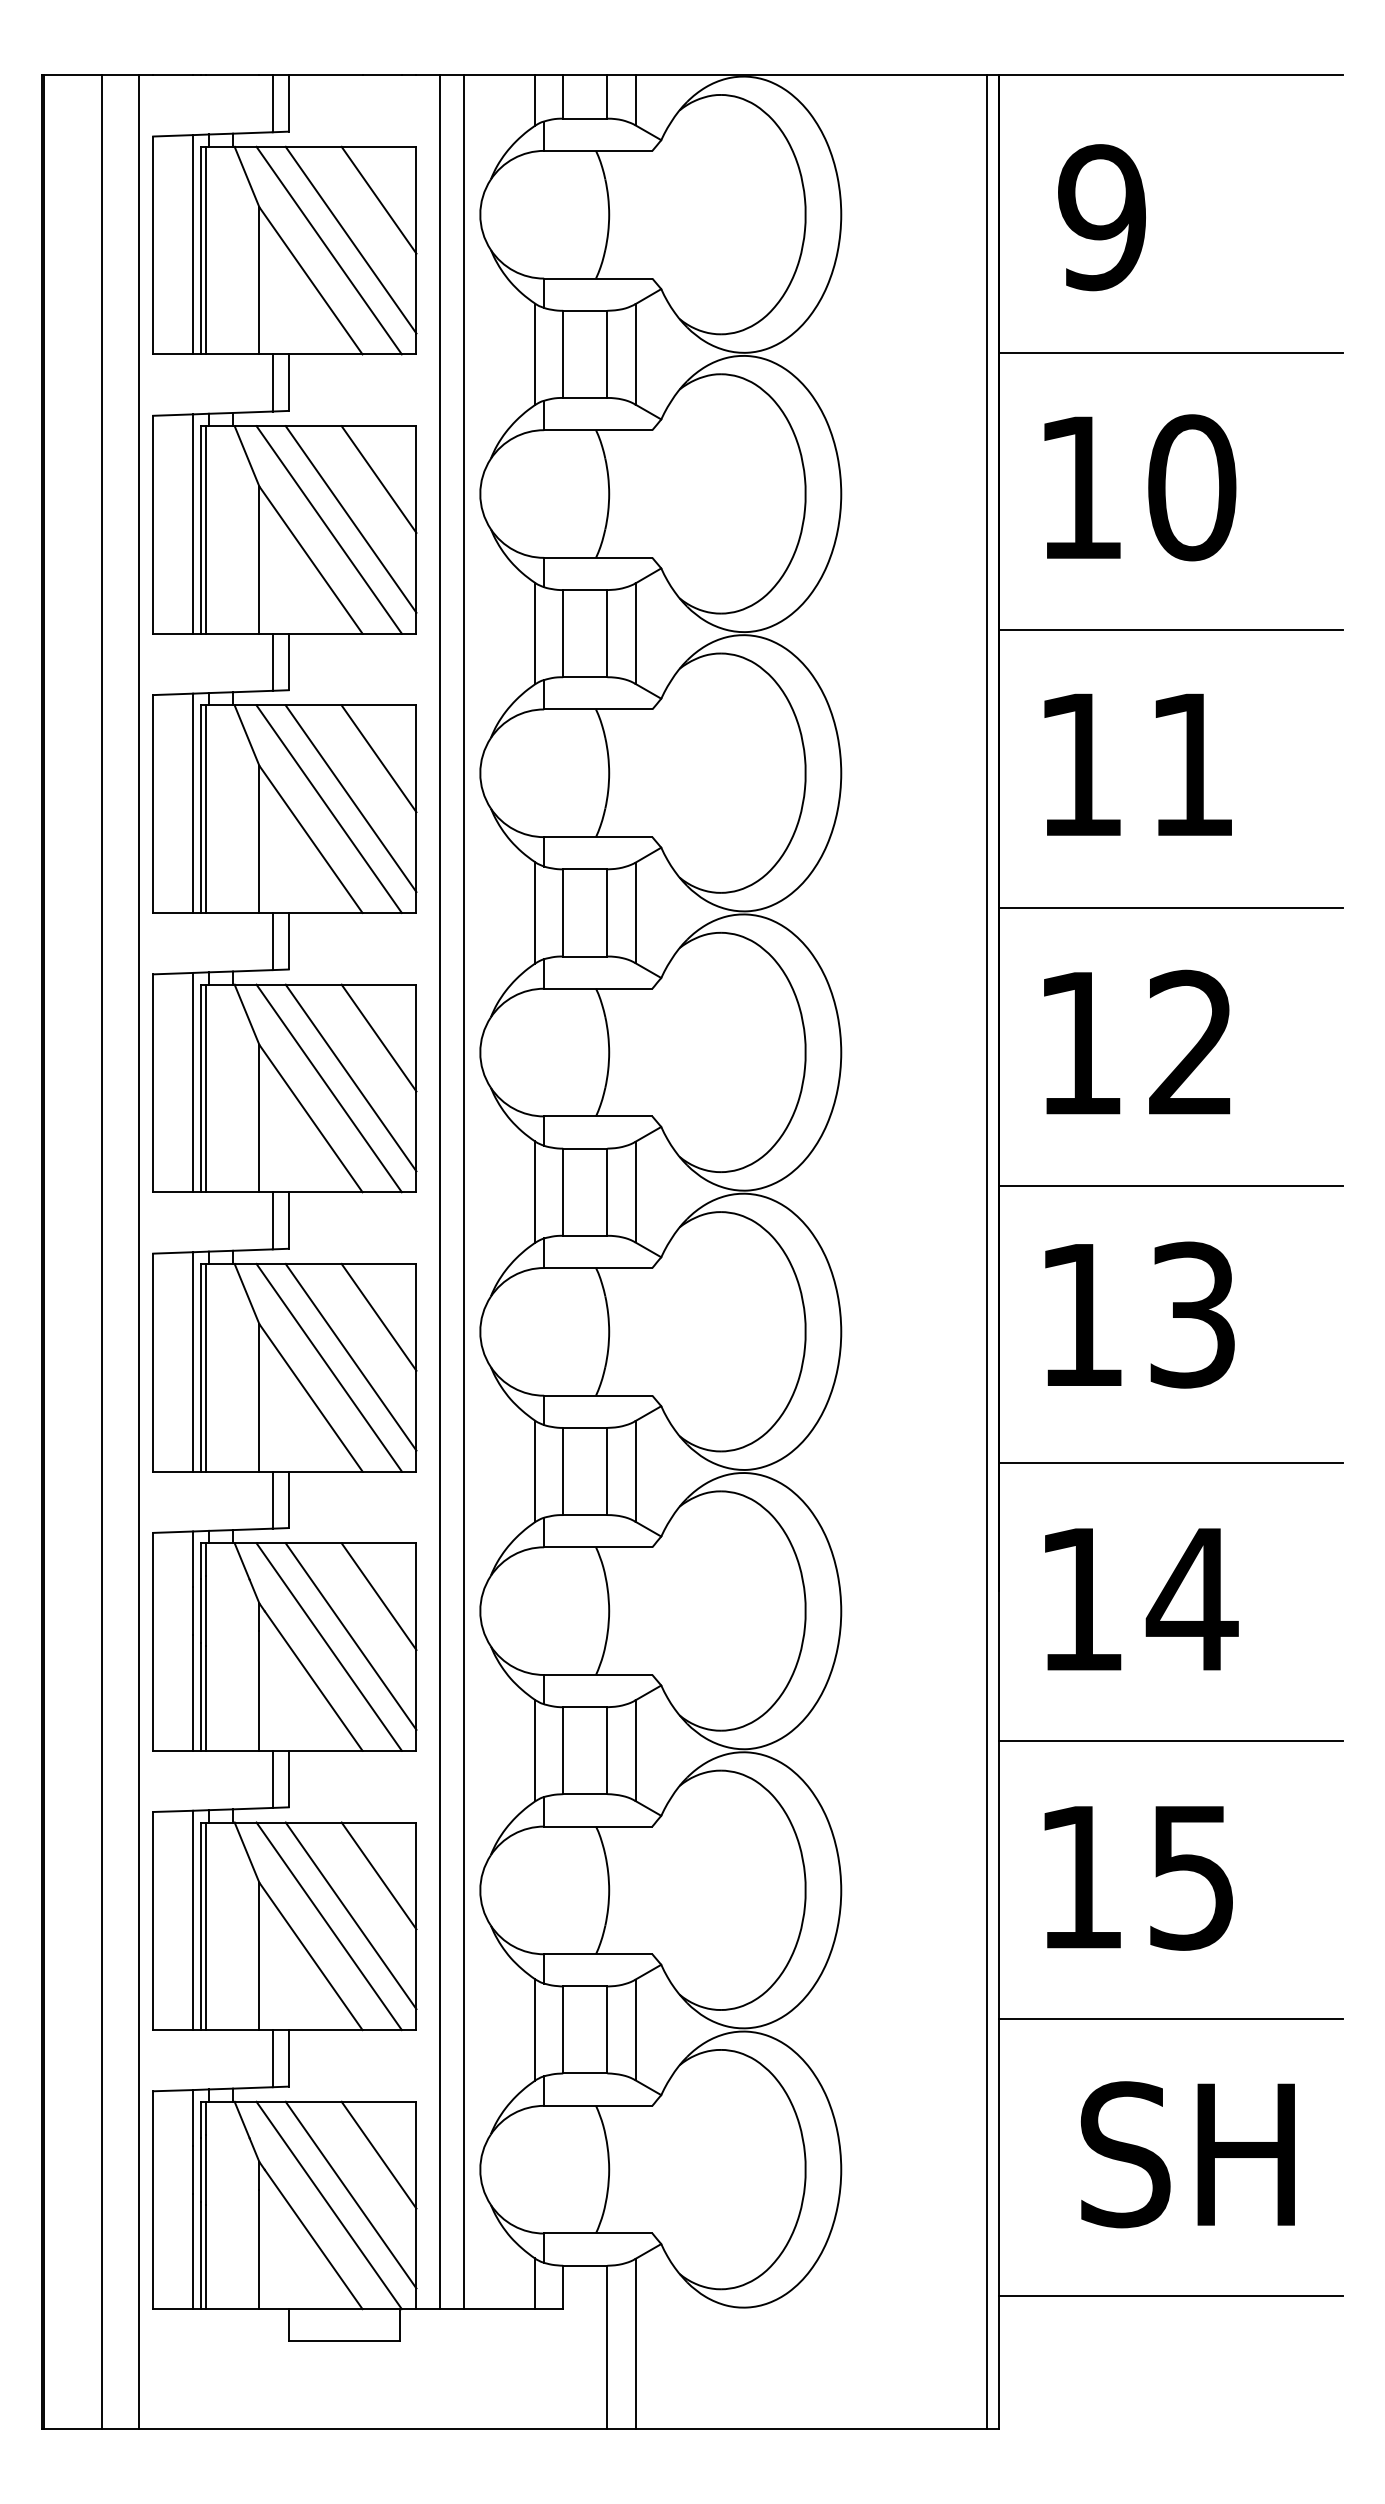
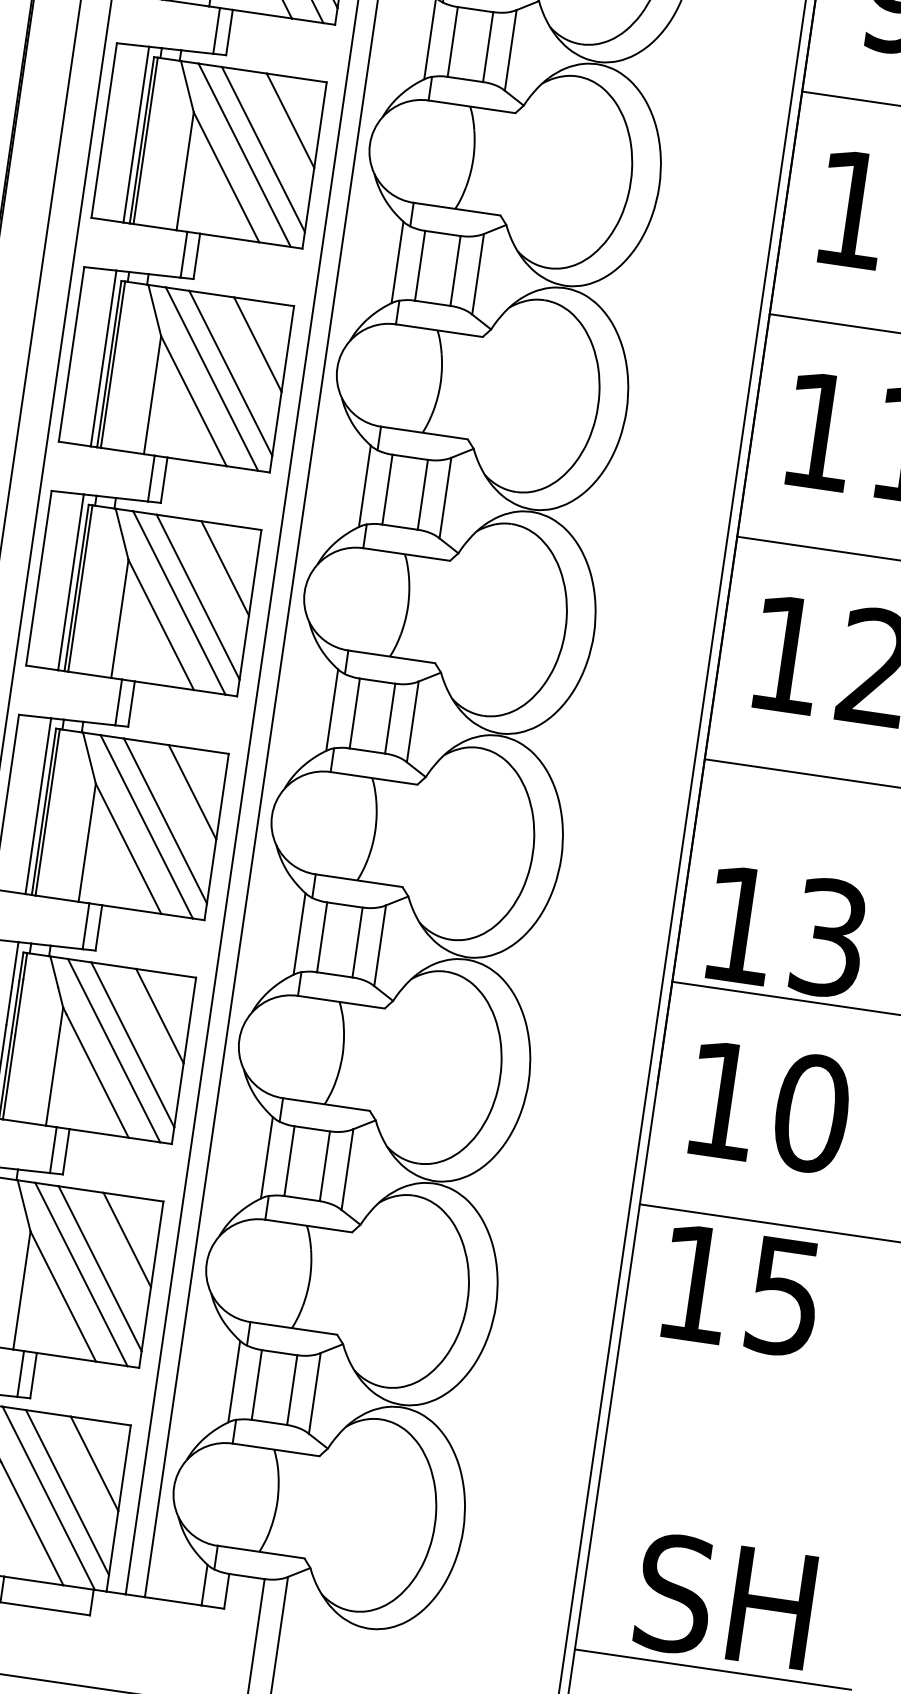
text: (1139, 1314) -> (786, 931), moved
text: (1191, 1599) -> (810, 1113), 14 -> 10
text: (1138, 1878) -> (741, 1291), moved
line: (1170, 2018) -> (744, 1446), removed
text: (1187, 2154) -> (724, 1601), moved

